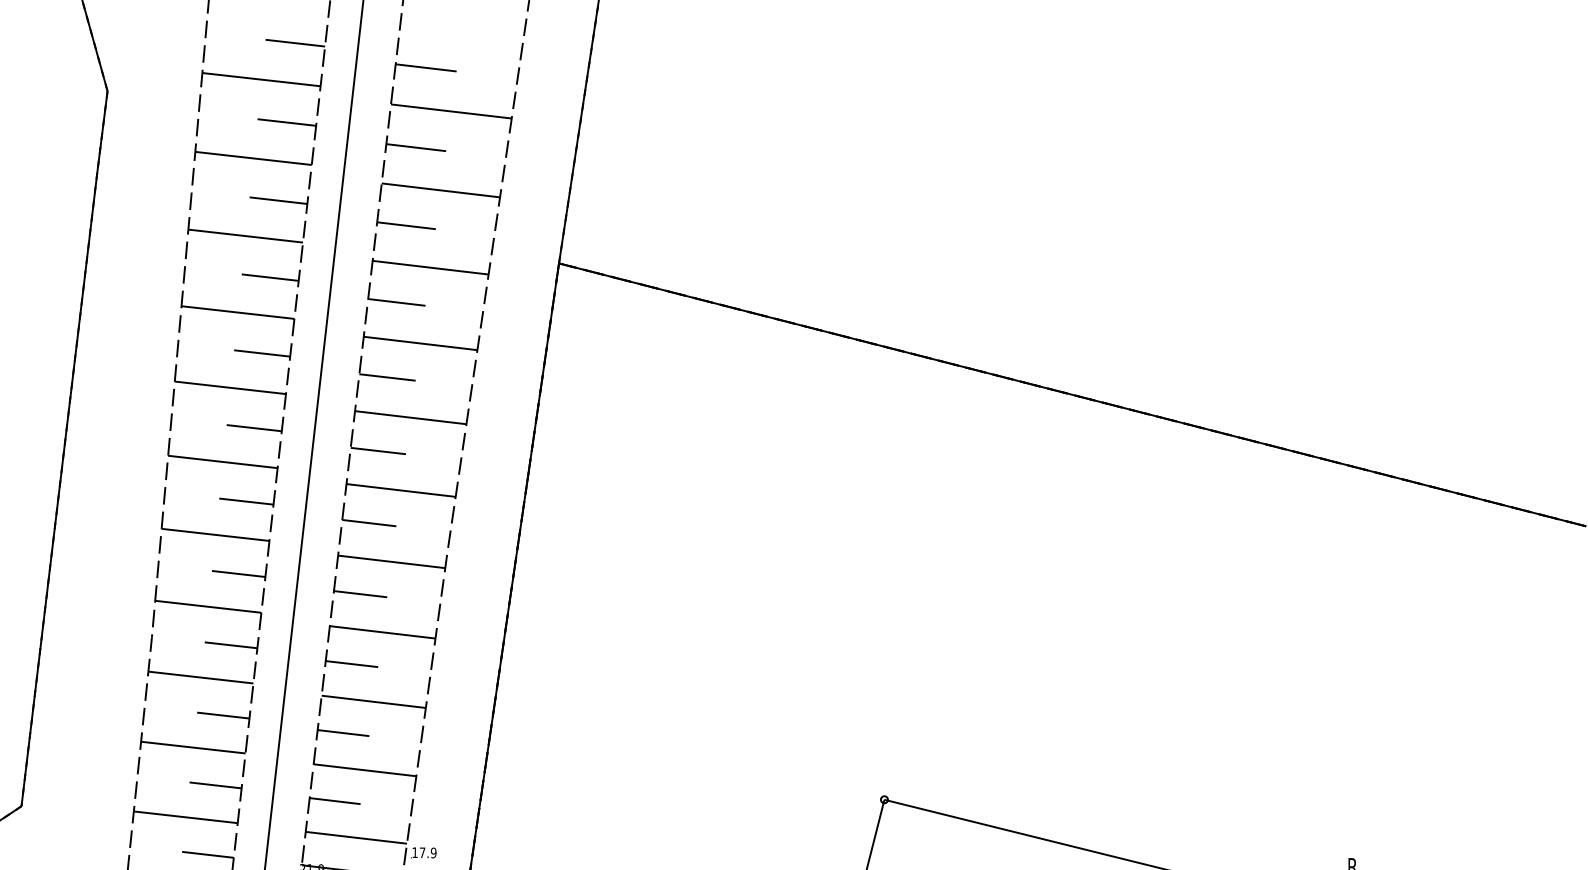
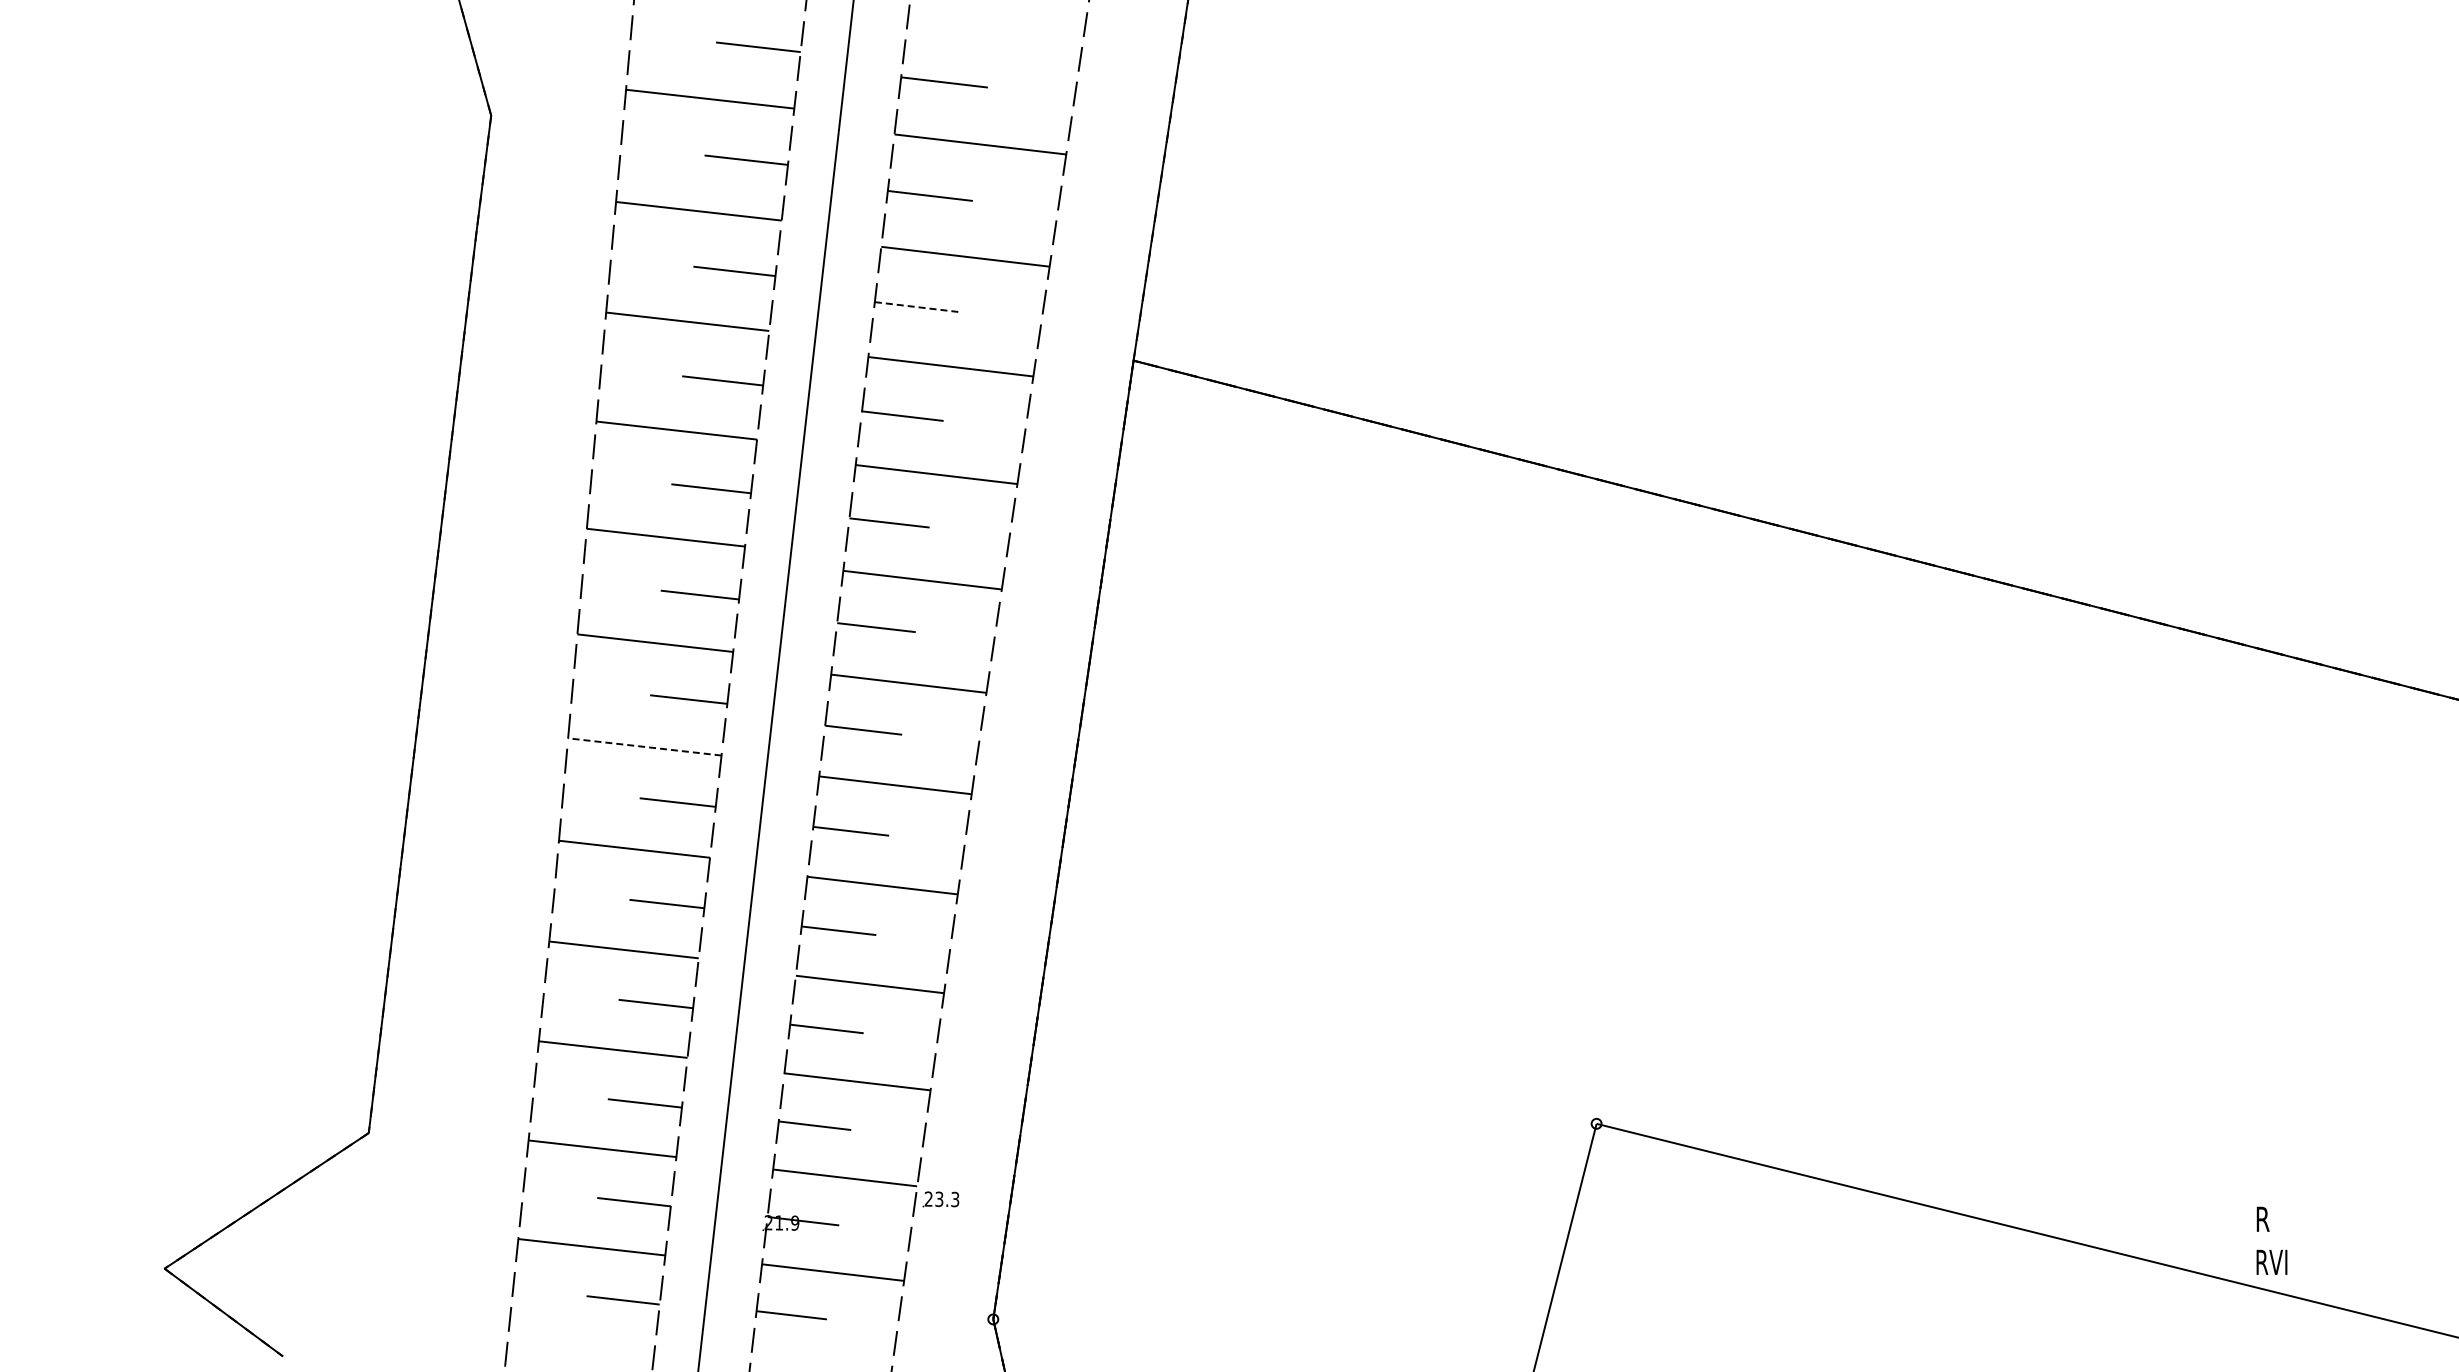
line: (406, 226) -> (916, 307), solid -> dashed
line: (215, 534) -> (644, 746), solid -> dashed
text: (424, 852) -> (941, 1199), 17.9 -> 23.3

